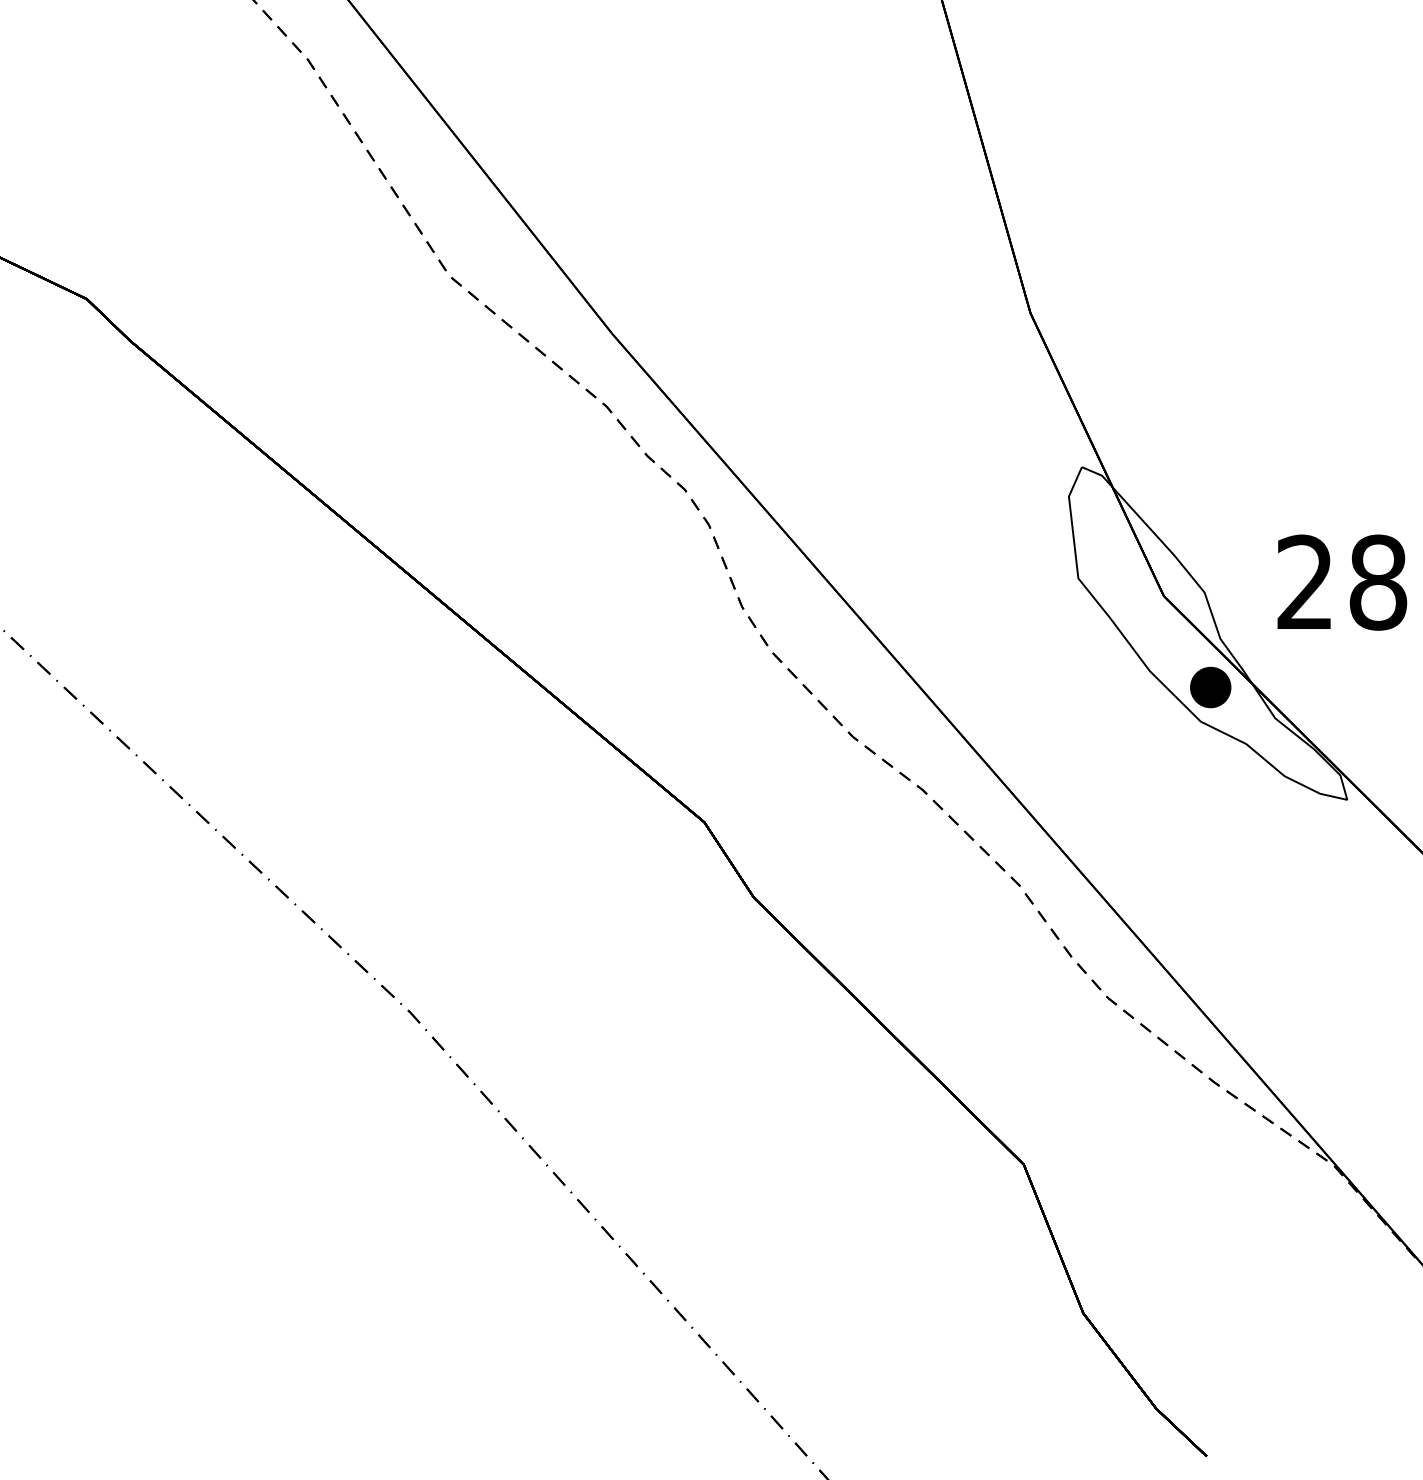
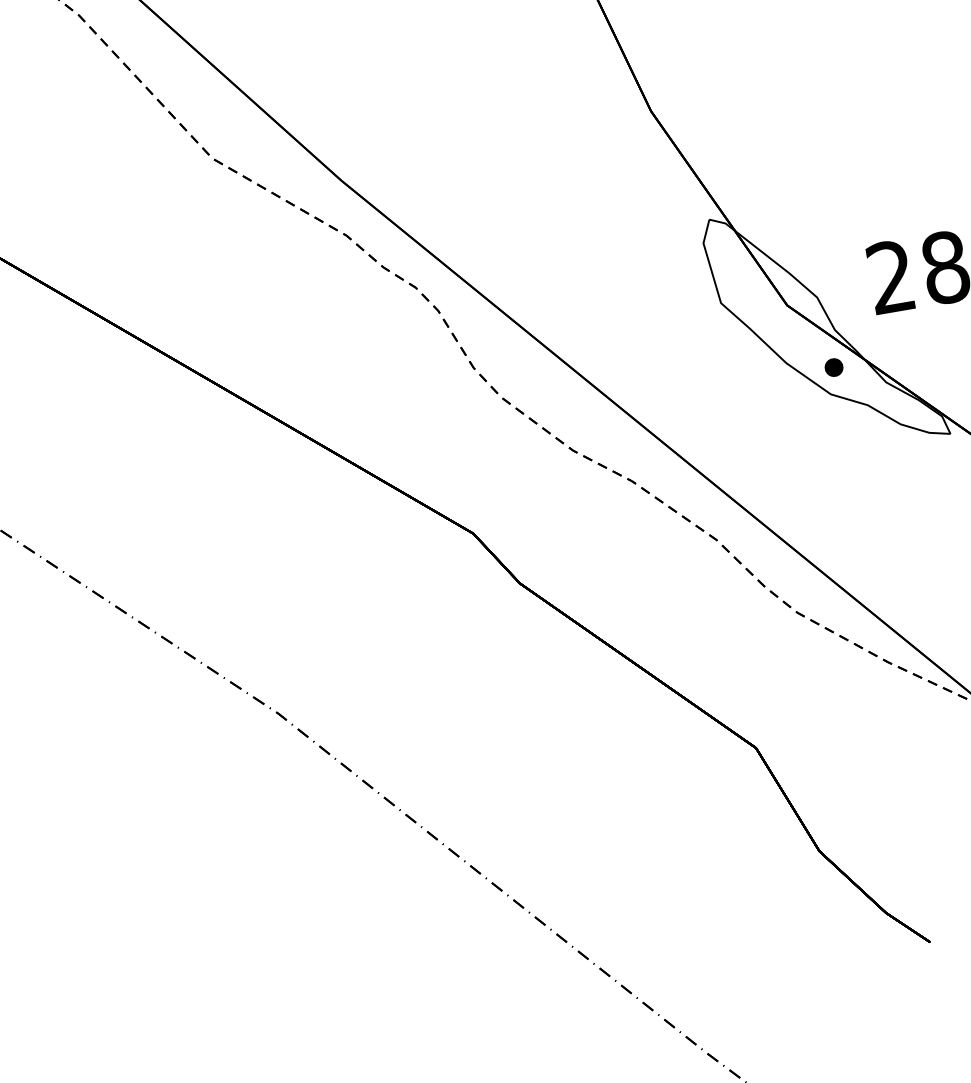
part: (1210, 687) -> (833, 367), size x0.6

